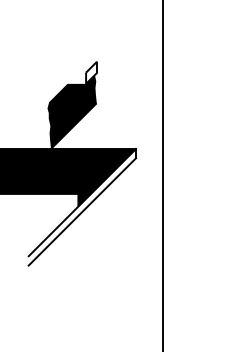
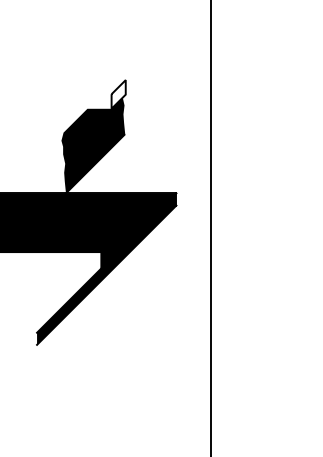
fill: (82, 206) -> (106, 268), added

